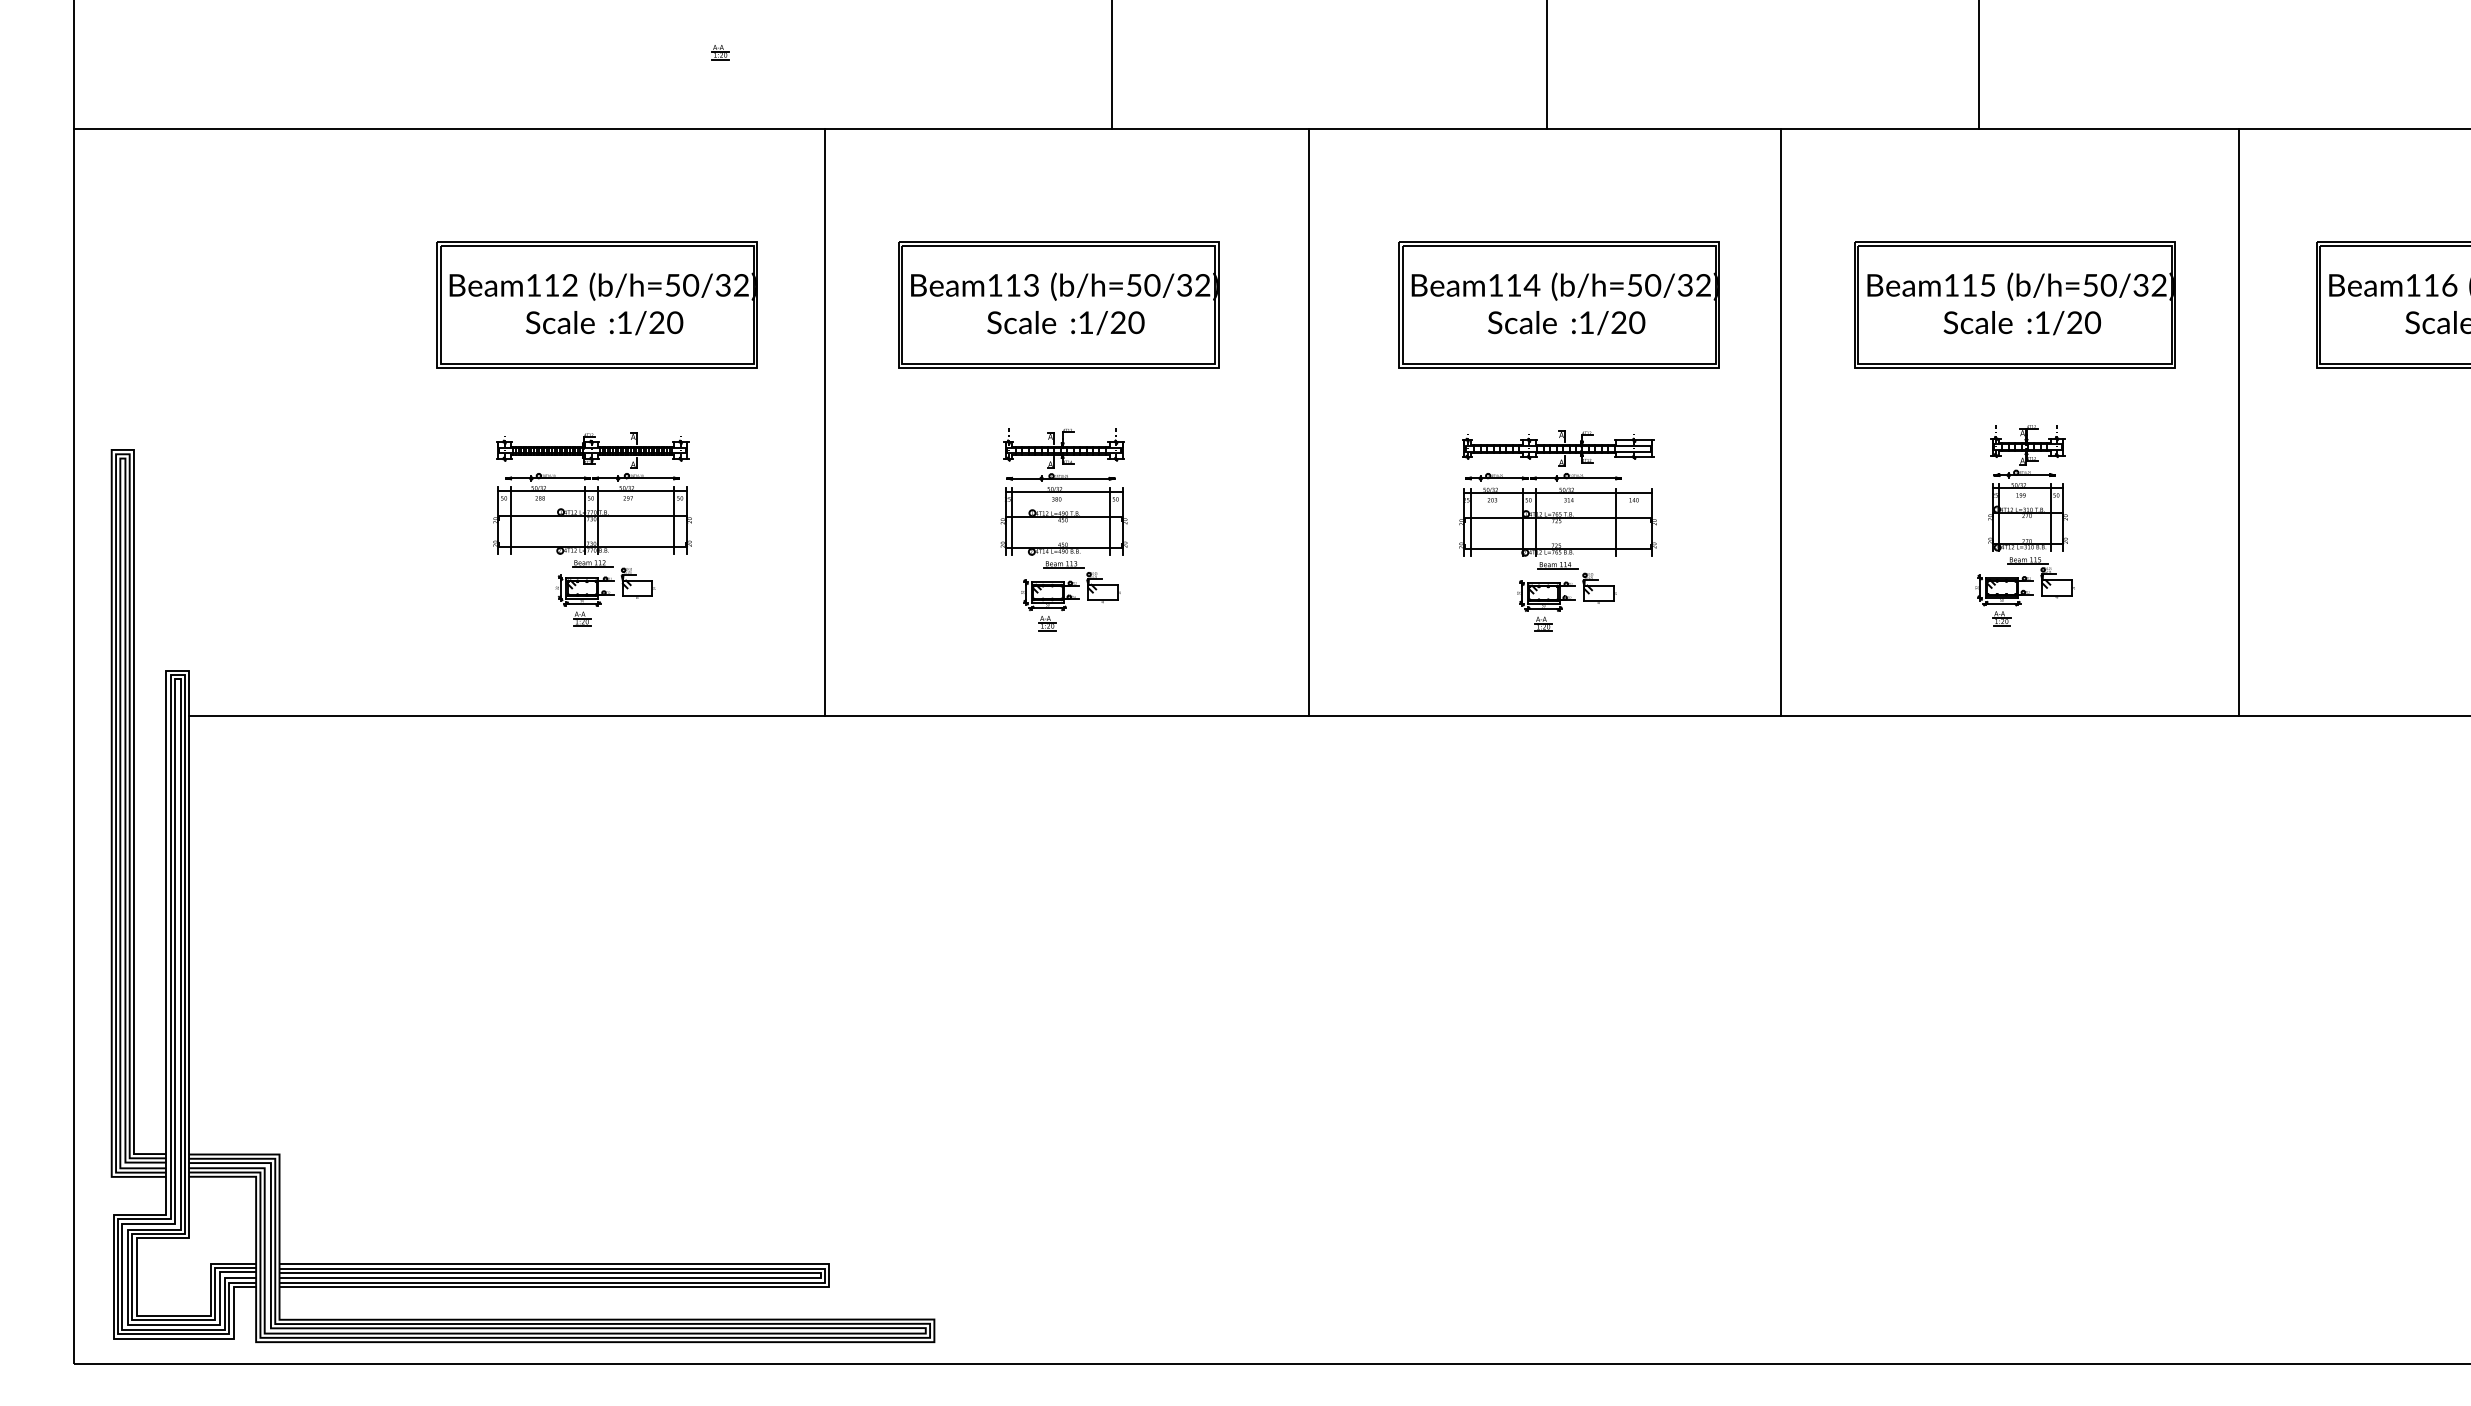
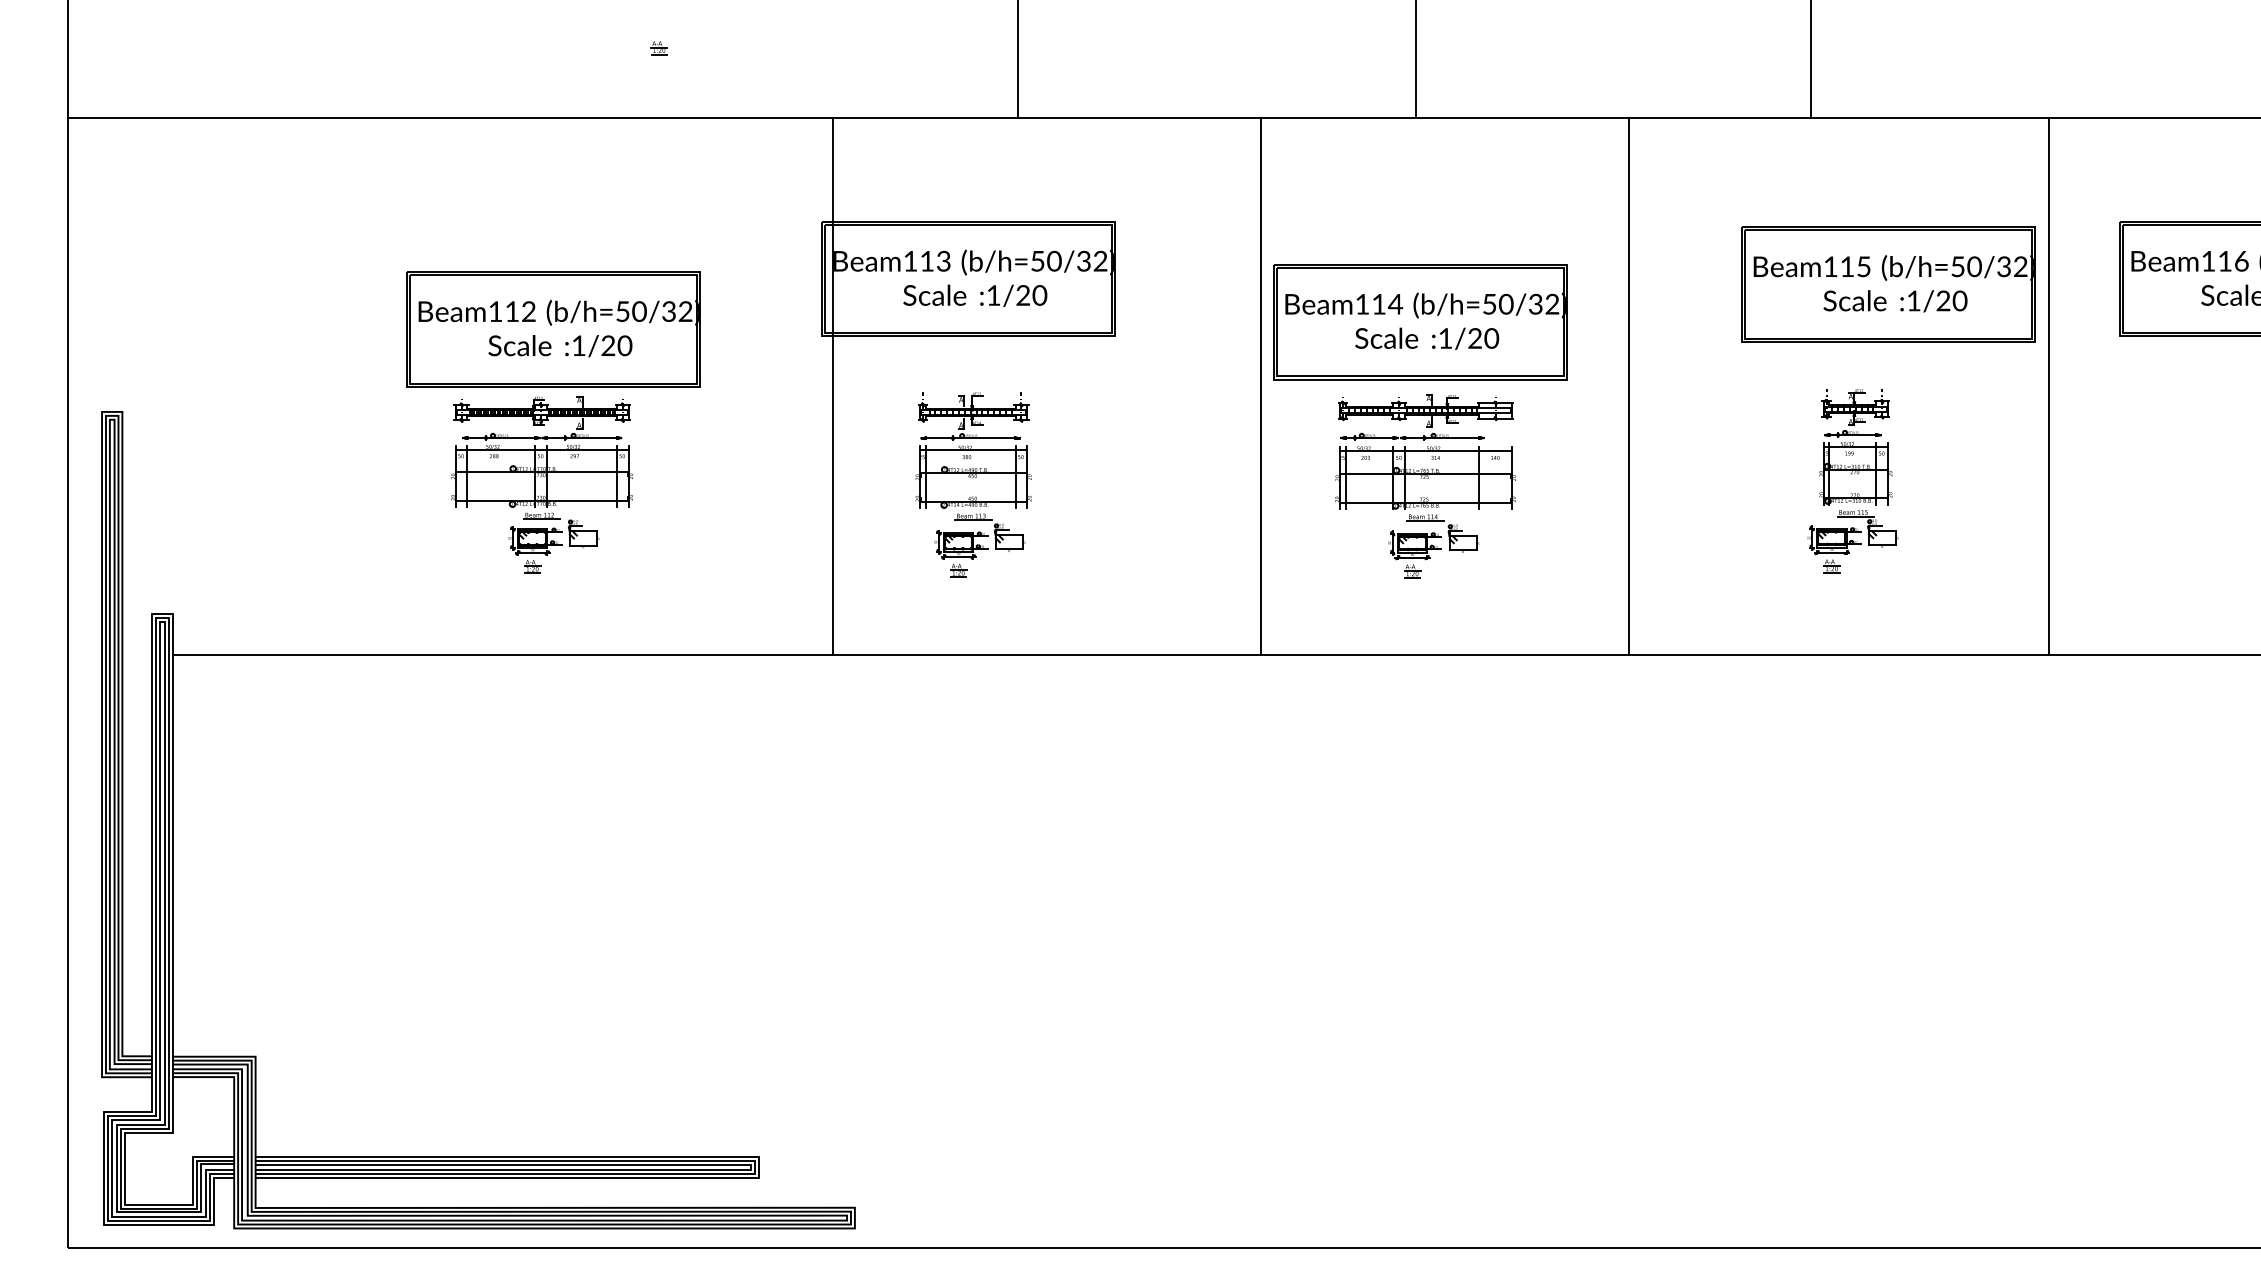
part: (596, 304) -> (553, 329), moved
part: (1558, 304) -> (1419, 321), moved
part: (2014, 304) -> (1888, 284), moved
line: (825, 422) -> (833, 386), moved
line: (1309, 422) -> (1261, 386), moved

